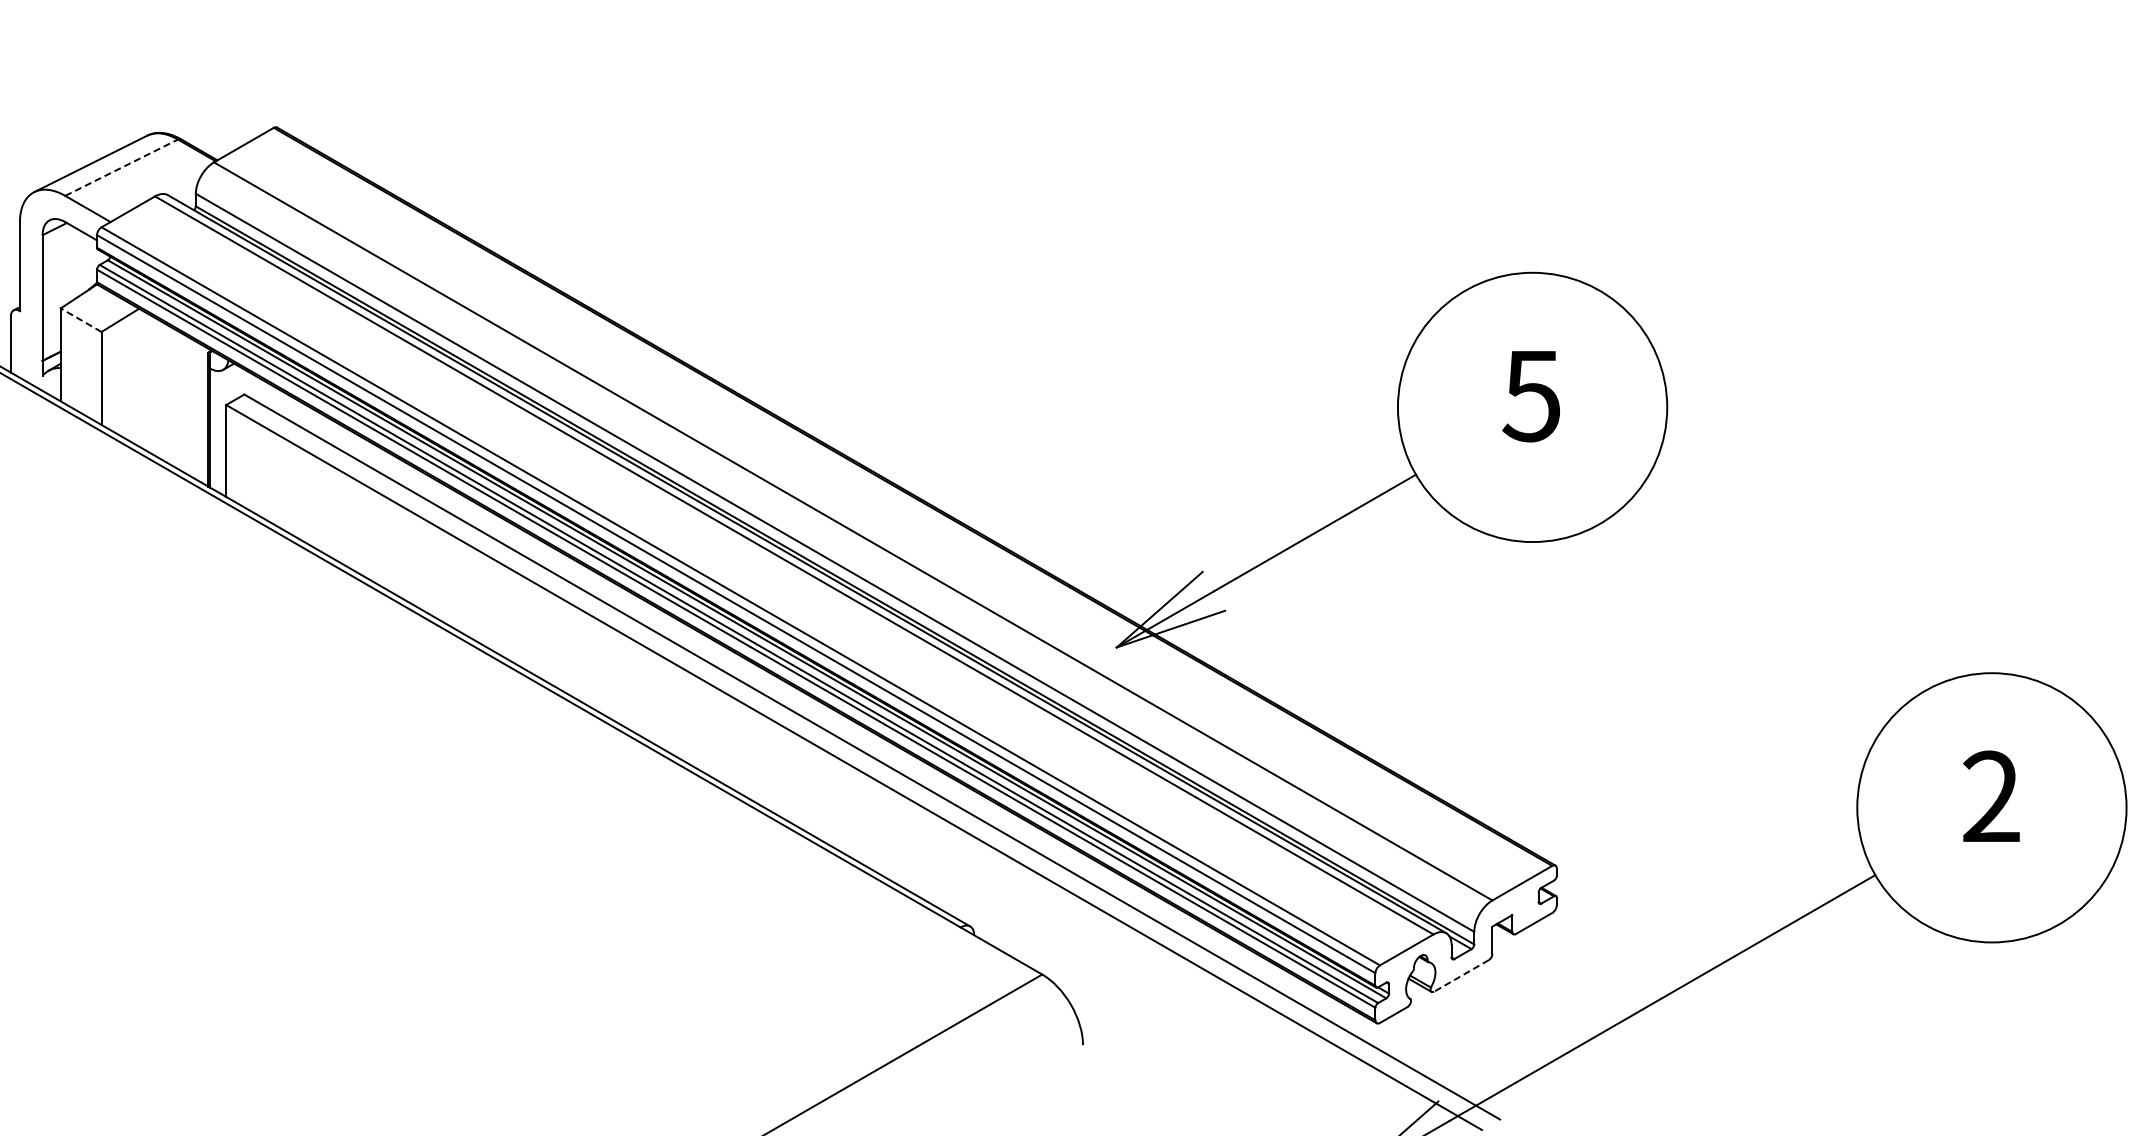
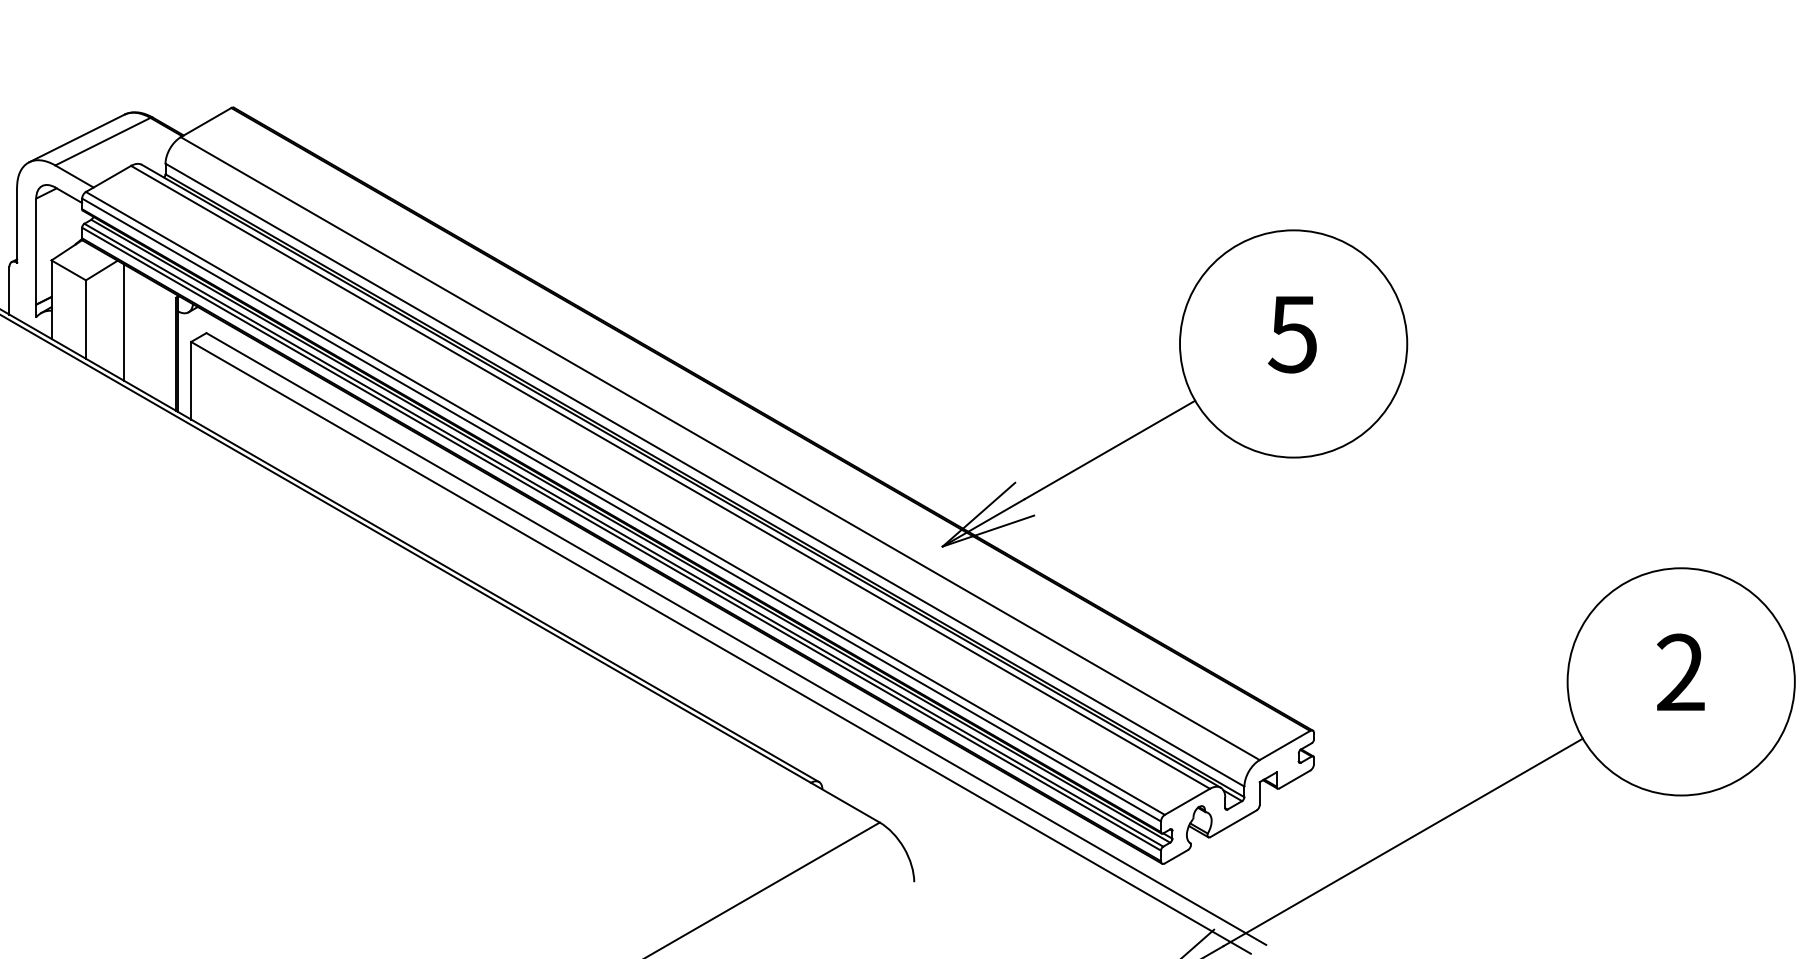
line: (122, 167) -> (103, 141), dashed -> solid
line: (81, 320) -> (69, 270), dashed -> solid
line: (146, 382) -> (123, 322), added
line: (1461, 975) -> (1233, 823), dashed -> solid

